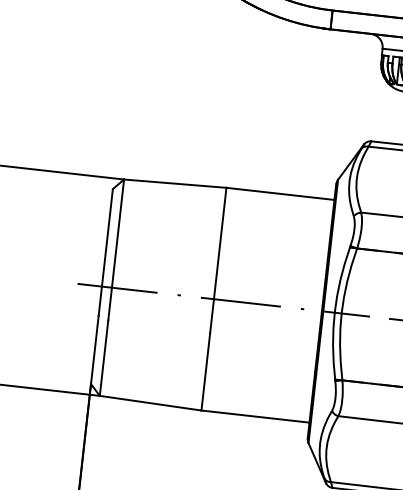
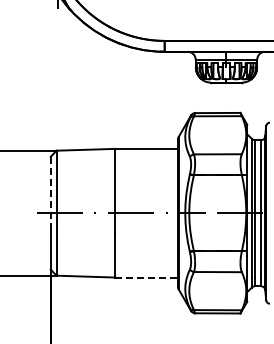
line: (105, 252) -> (50, 193), solid -> dashed
line: (256, 416) -> (147, 277), solid -> dashed

